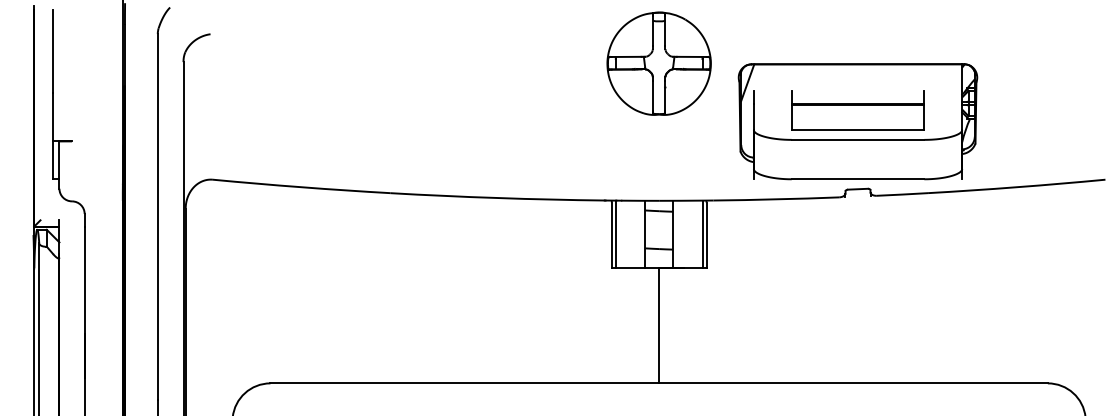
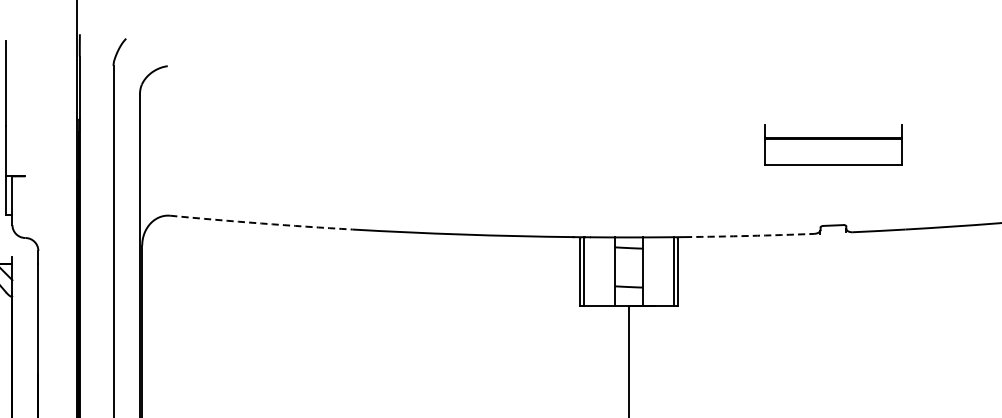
part: (658, 63) -> (628, 96), removed
part: (857, 121) -> (832, 155), removed
arc: (301, 187) -> (261, 223), solid -> dashed
arc: (776, 199) -> (749, 236), solid -> dashed

